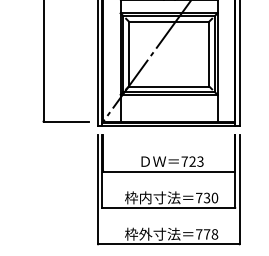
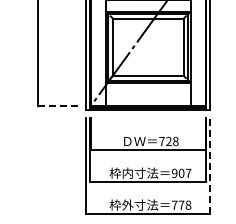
line: (66, 121) -> (58, 106), solid -> dashed
text: (200, 161) -> (175, 141), 723 -> 728
line: (240, 190) -> (210, 166), solid -> dashed
text: (206, 197) -> (181, 172), 730 -> 907

